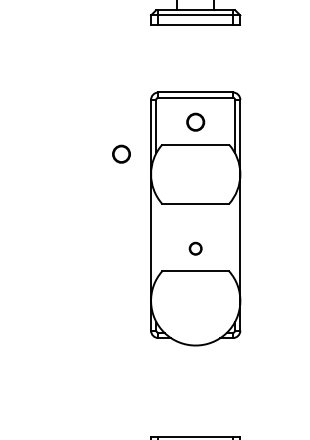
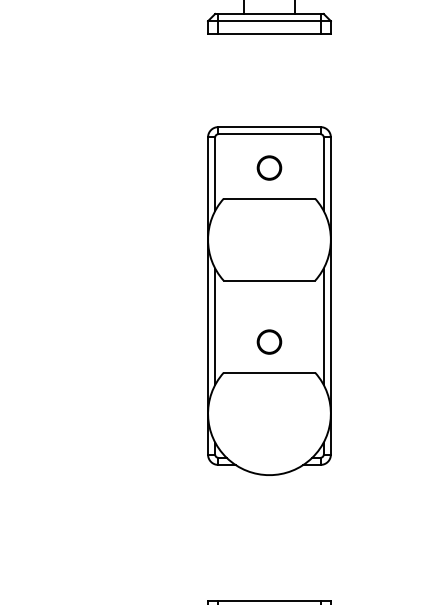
part: (121, 153) -> (167, 211), removed
line: (156, 237) -> (215, 326), added
line: (234, 237) -> (323, 326), added
part: (195, 248) -> (269, 341), size x1.43

